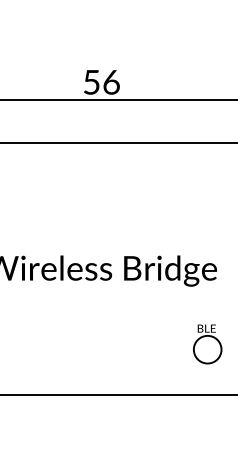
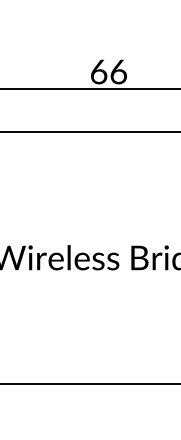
text: (91, 82) -> (98, 72), 56 -> 66

